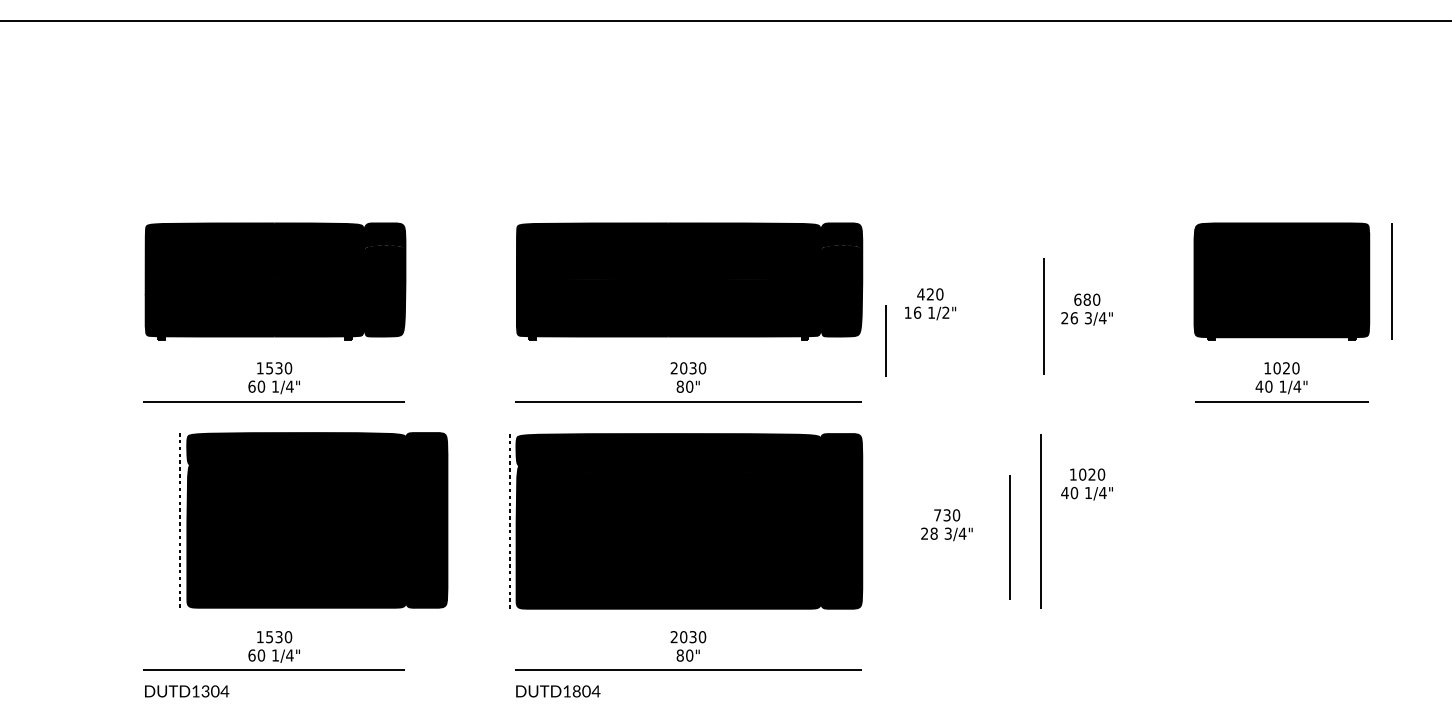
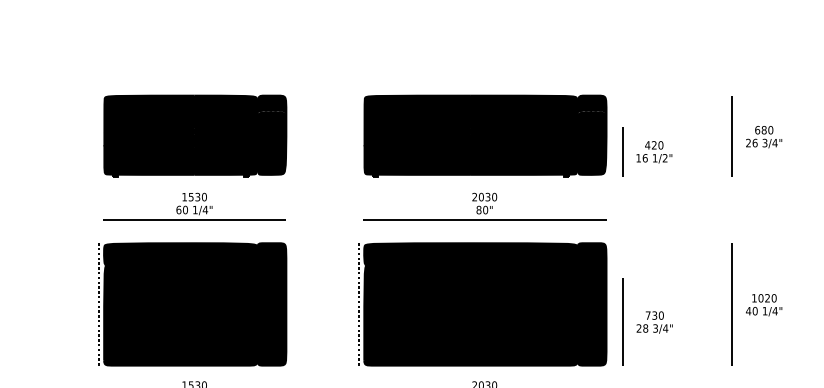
text: (1086, 309) -> (763, 137), moved
line: (1043, 316) -> (731, 136), moved
line: (885, 340) -> (622, 151), moved
text: (1086, 484) -> (763, 305), moved
part: (313, 520) -> (192, 304), moved
text: (946, 525) -> (654, 322), moved
line: (1009, 537) -> (622, 322), moved

